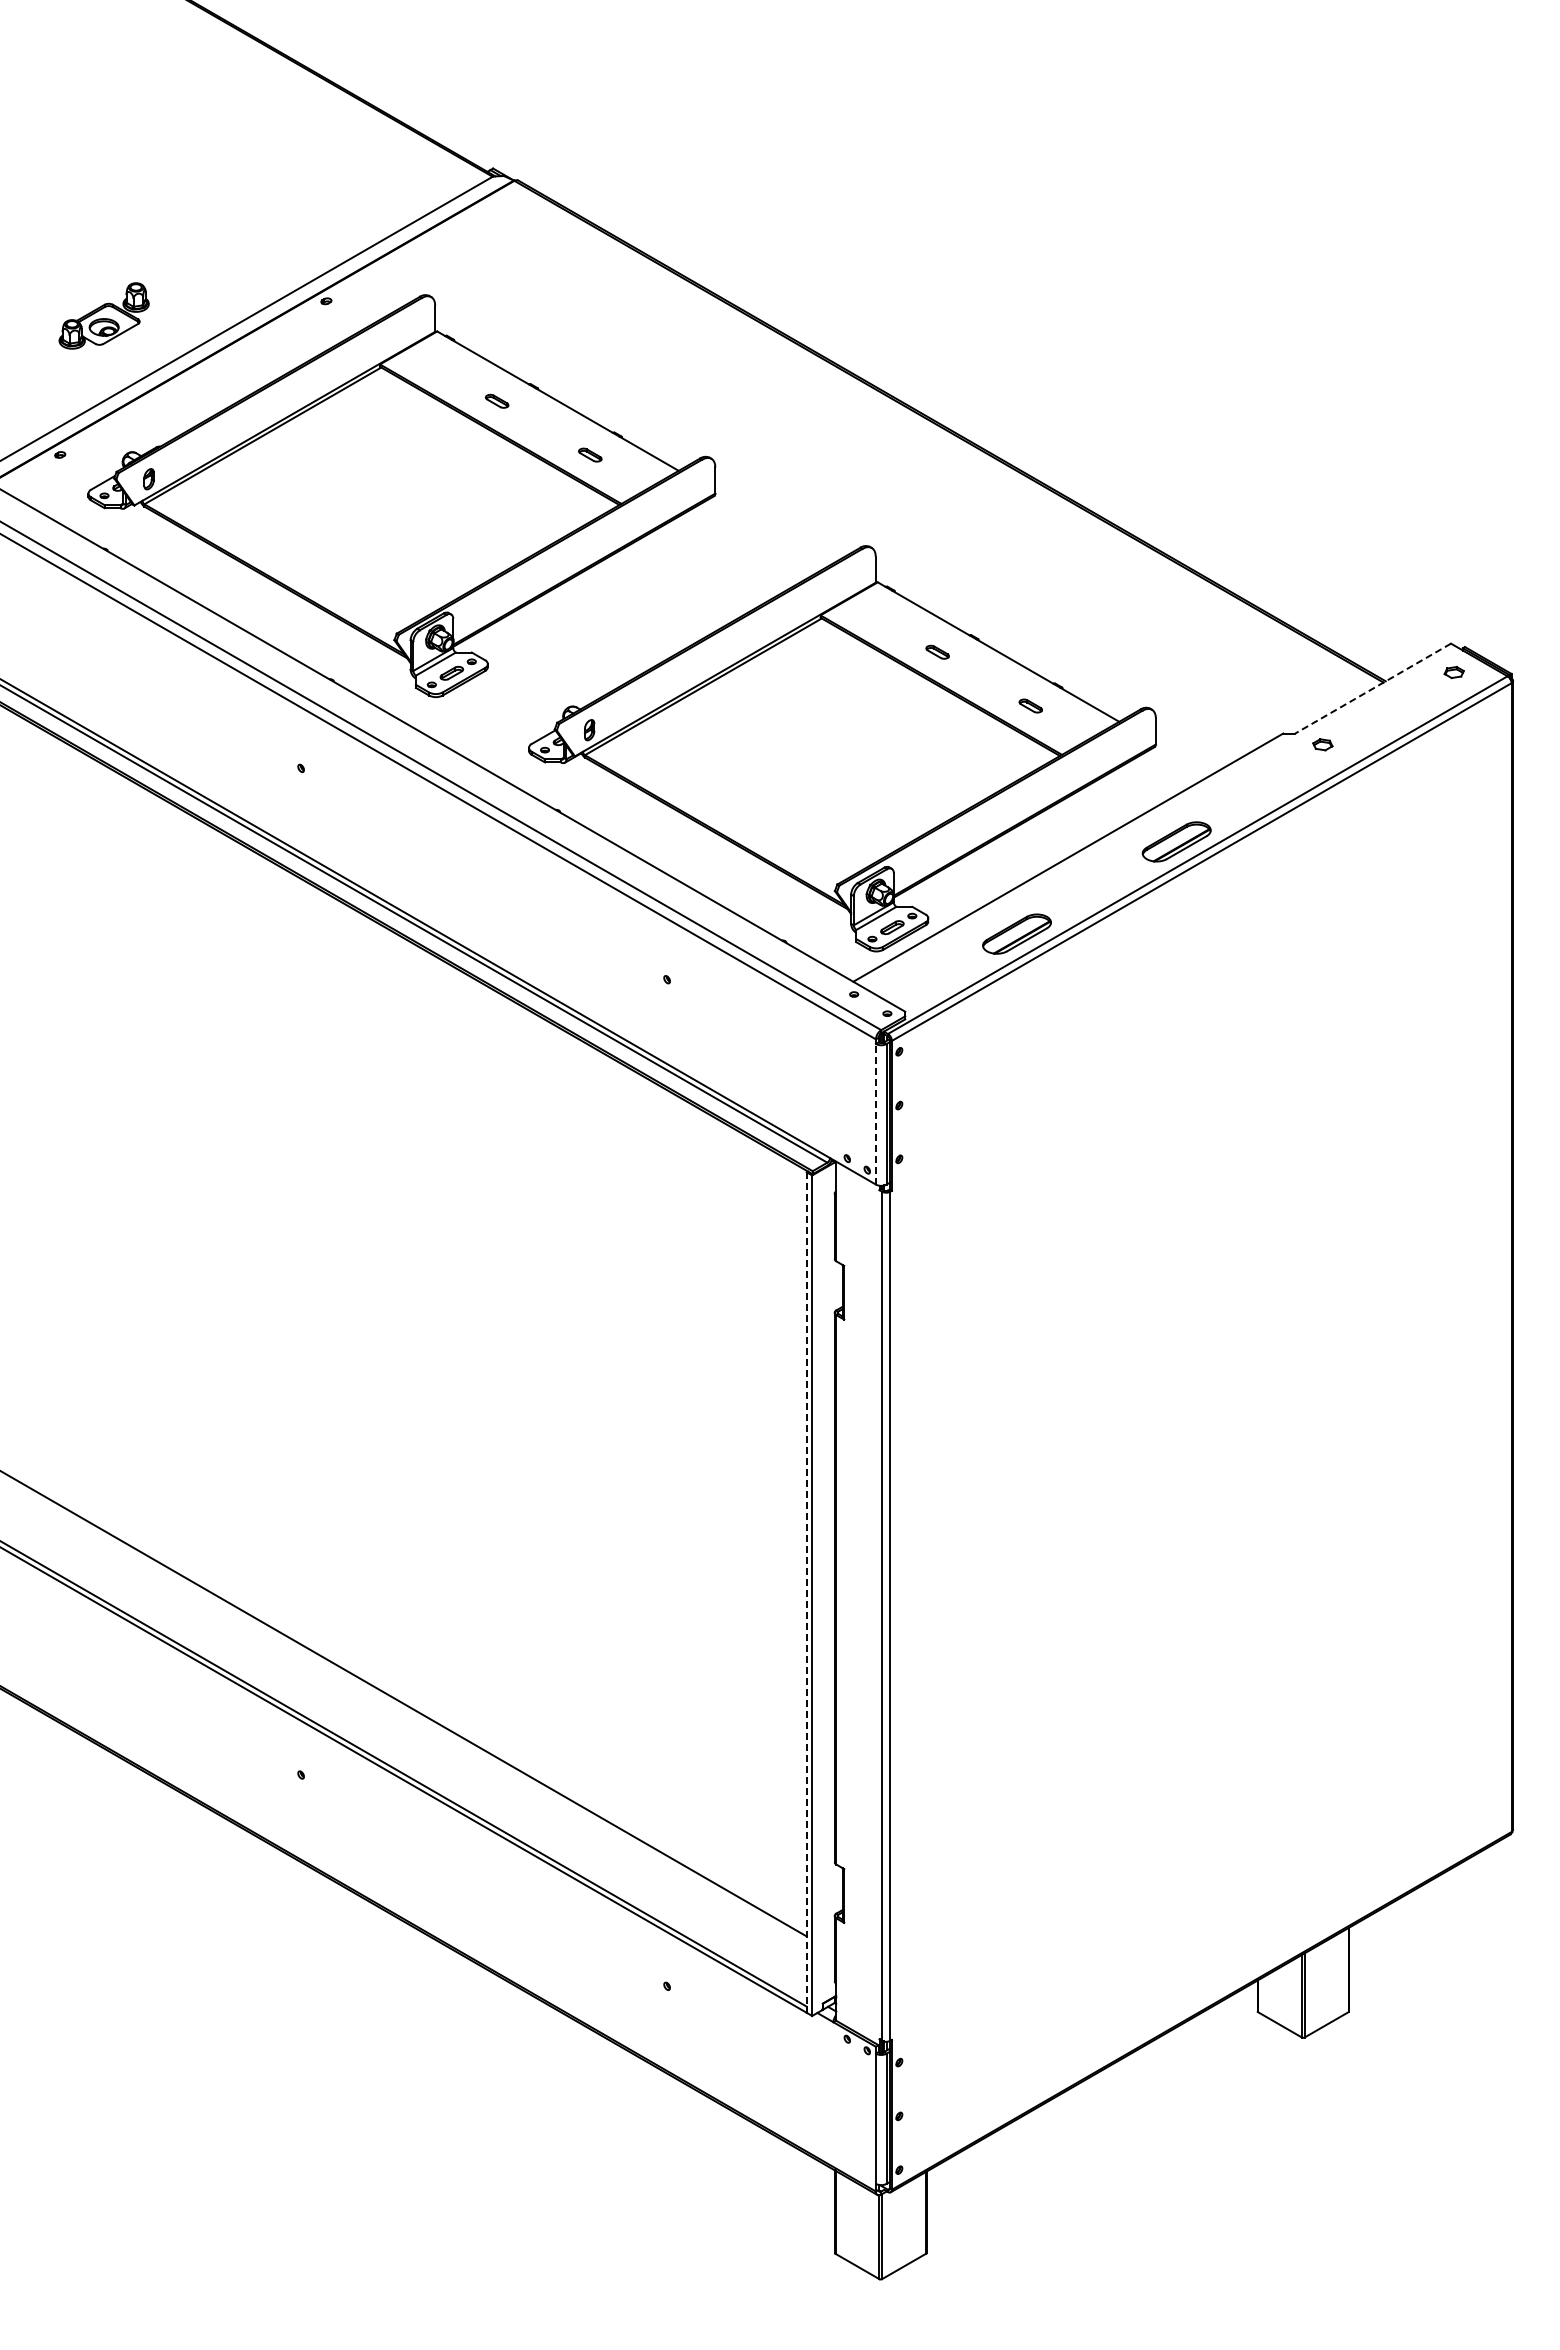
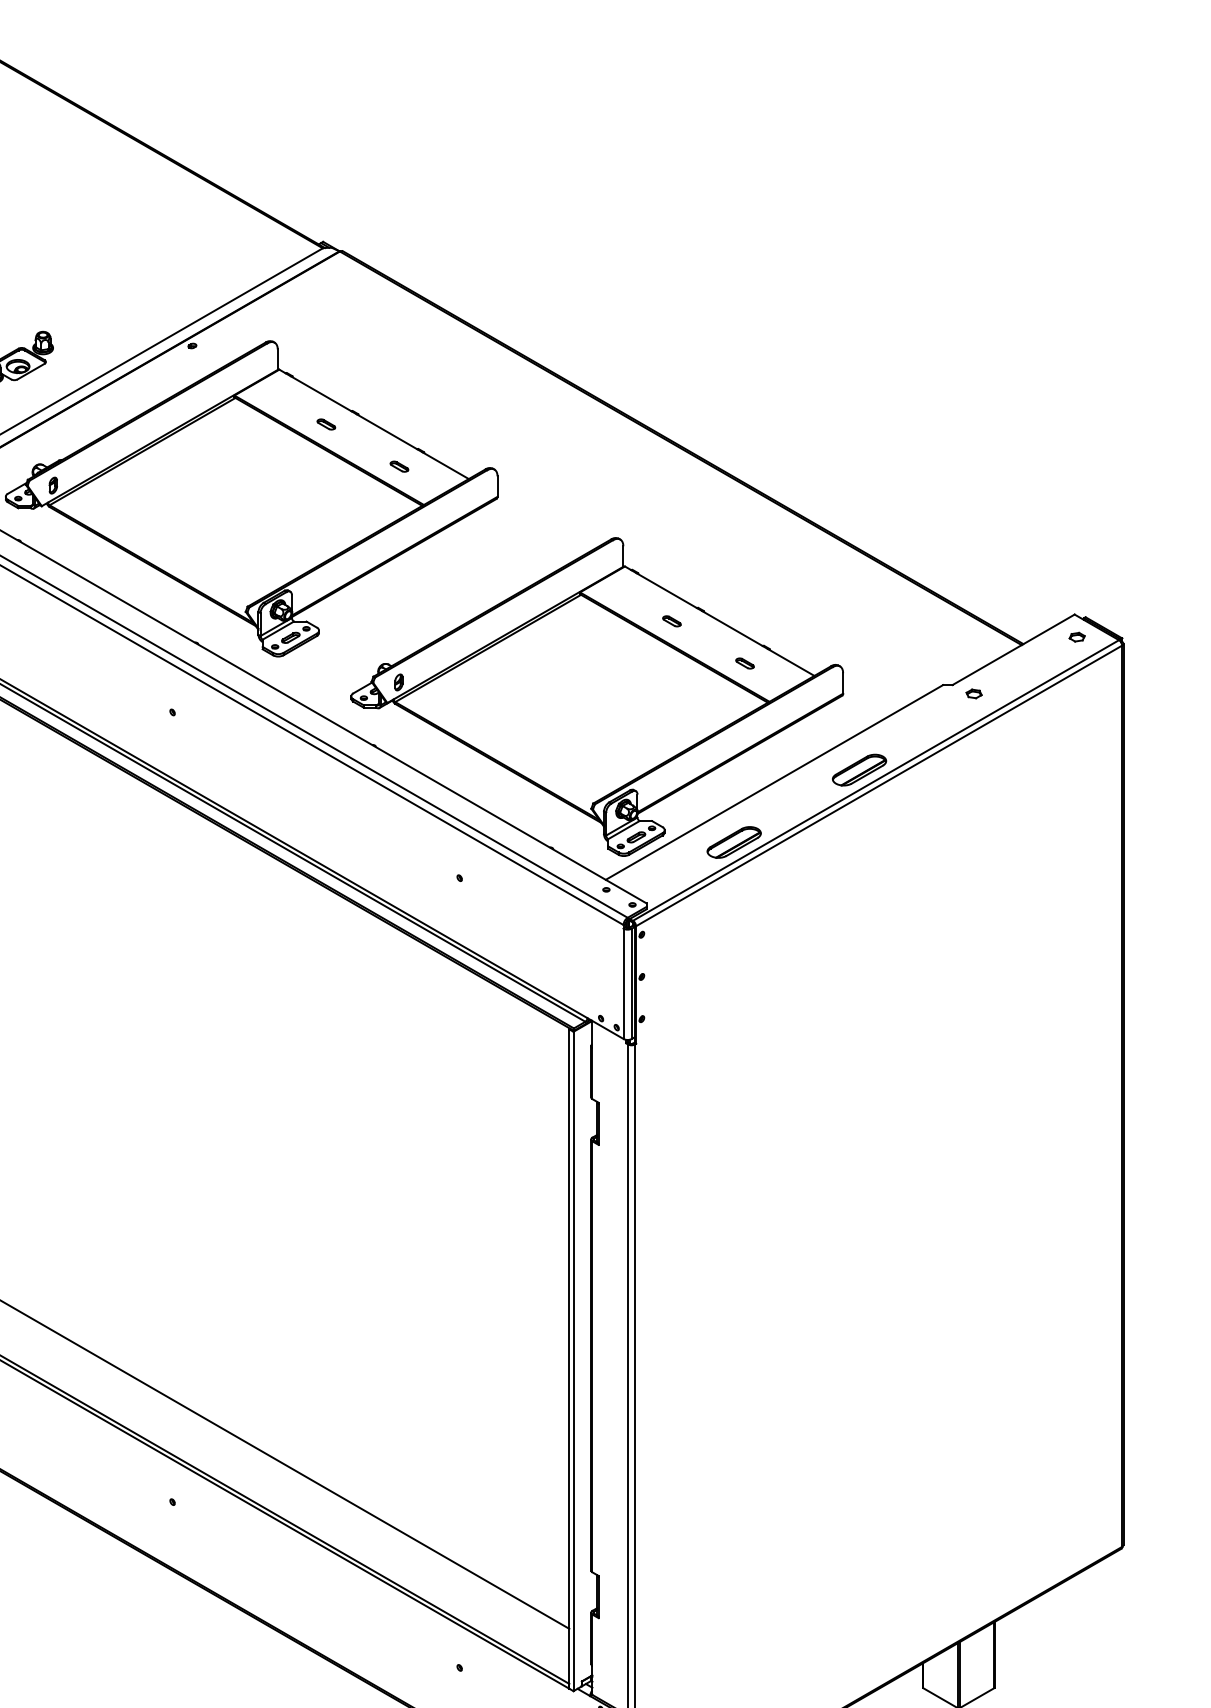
line: (1373, 688) -> (1013, 649), dashed -> solid
line: (875, 1113) -> (623, 983), dashed -> solid
line: (806, 1593) -> (569, 1359), dashed -> solid

